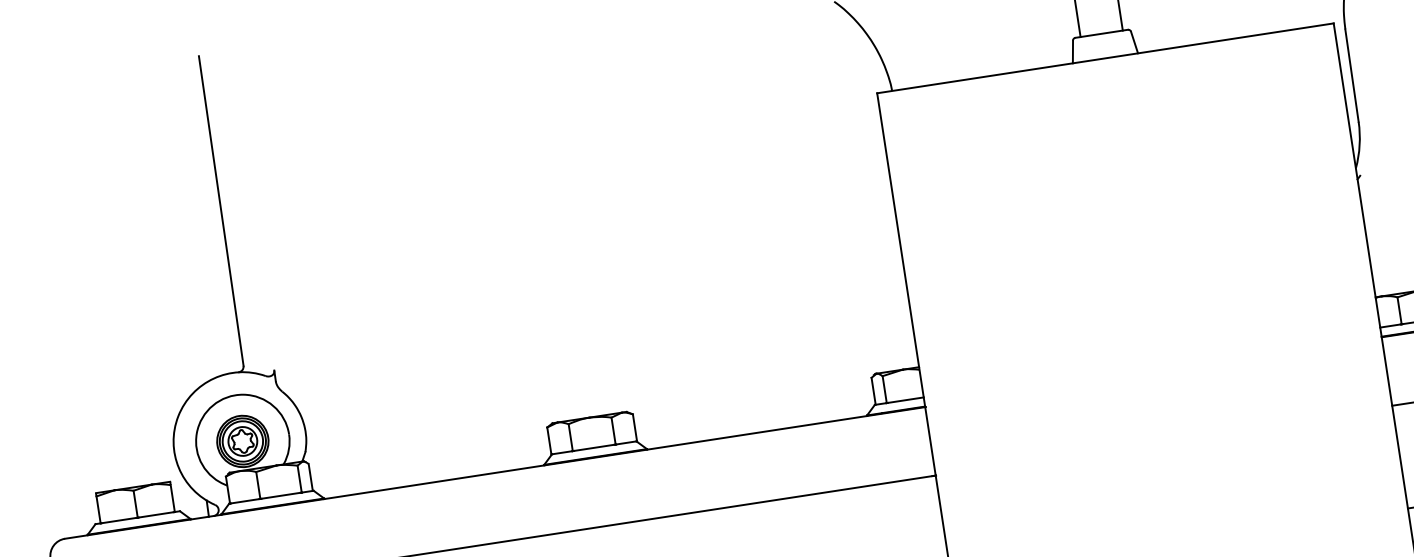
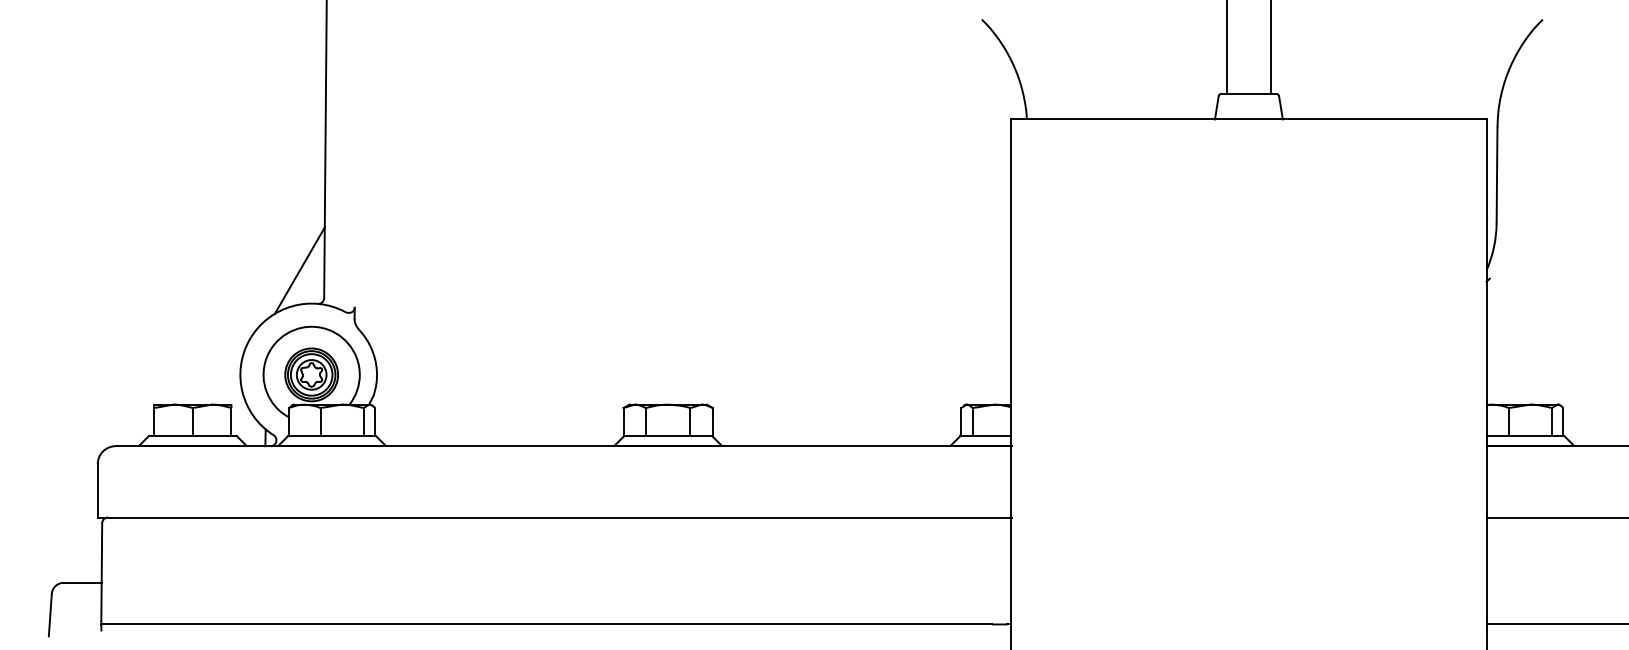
line: (215, 342) -> (299, 270), added

